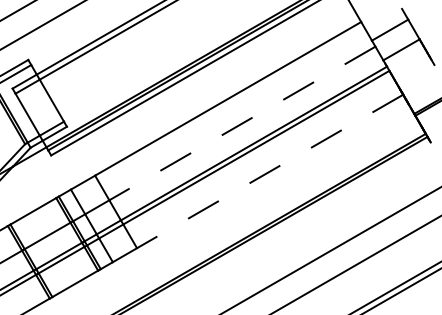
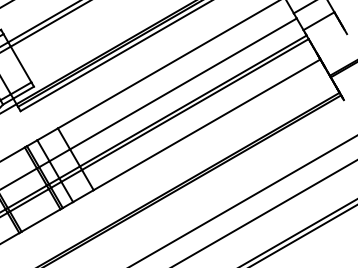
line: (242, 123) -> (183, 83), dashed -> solid
line: (270, 171) -> (207, 124), dashed -> solid

